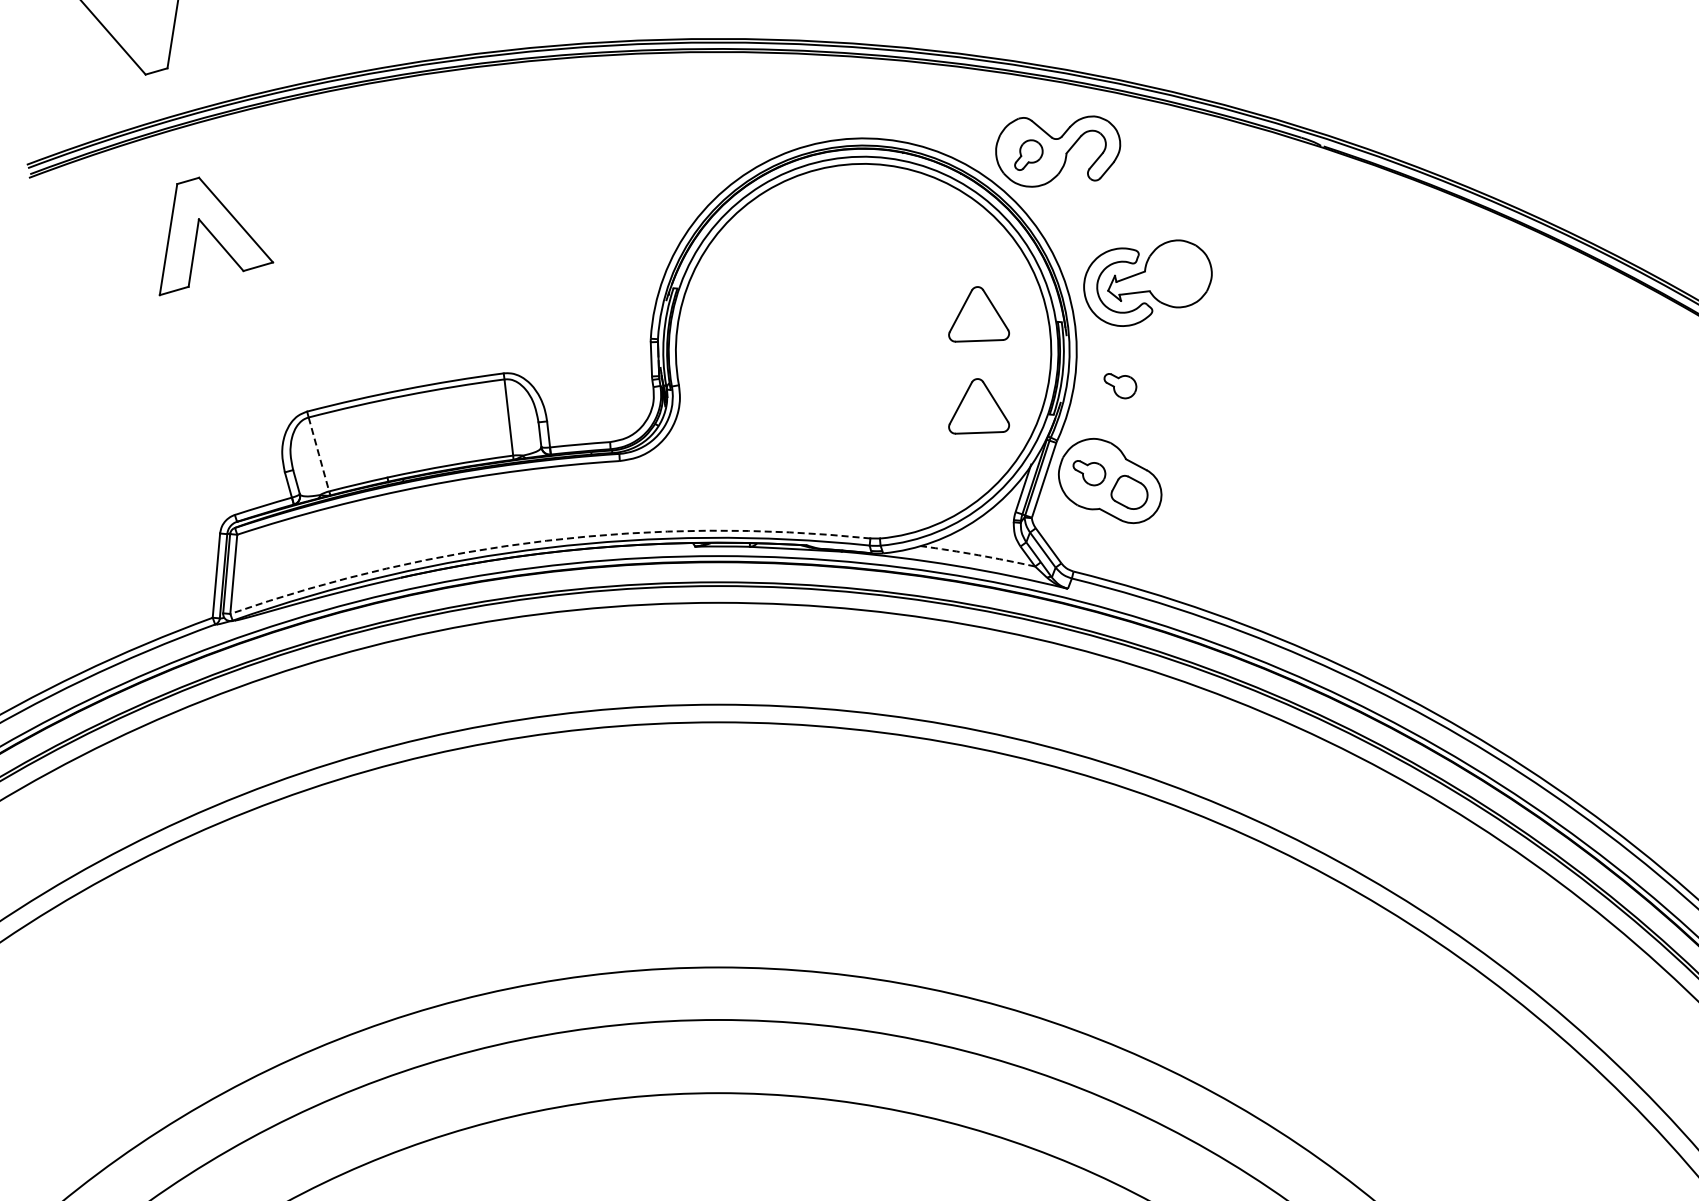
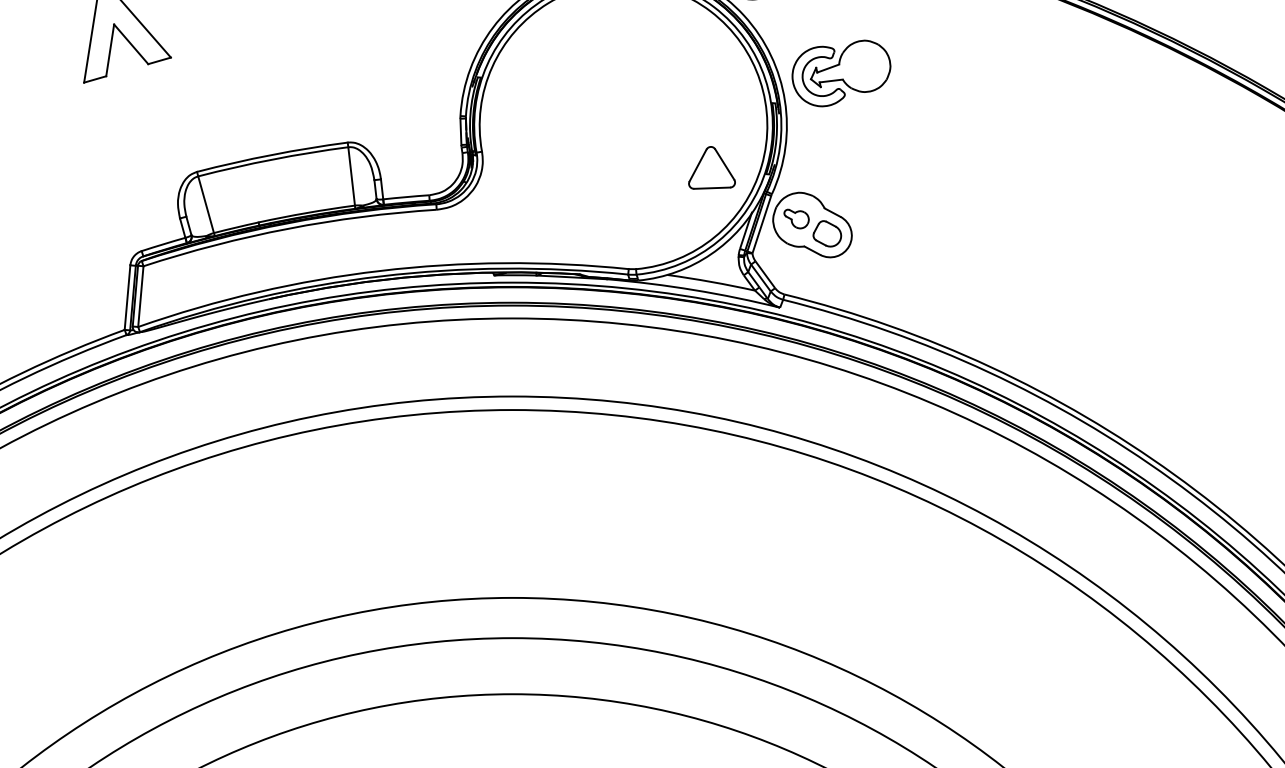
part: (979, 314) -> (712, 97), removed
part: (1120, 386) -> (820, 152), removed
line: (318, 454) -> (205, 204), dashed -> solid
arc: (546, 540) -> (380, 270), dashed -> solid
arc: (978, 555) -> (711, 282), dashed -> solid

